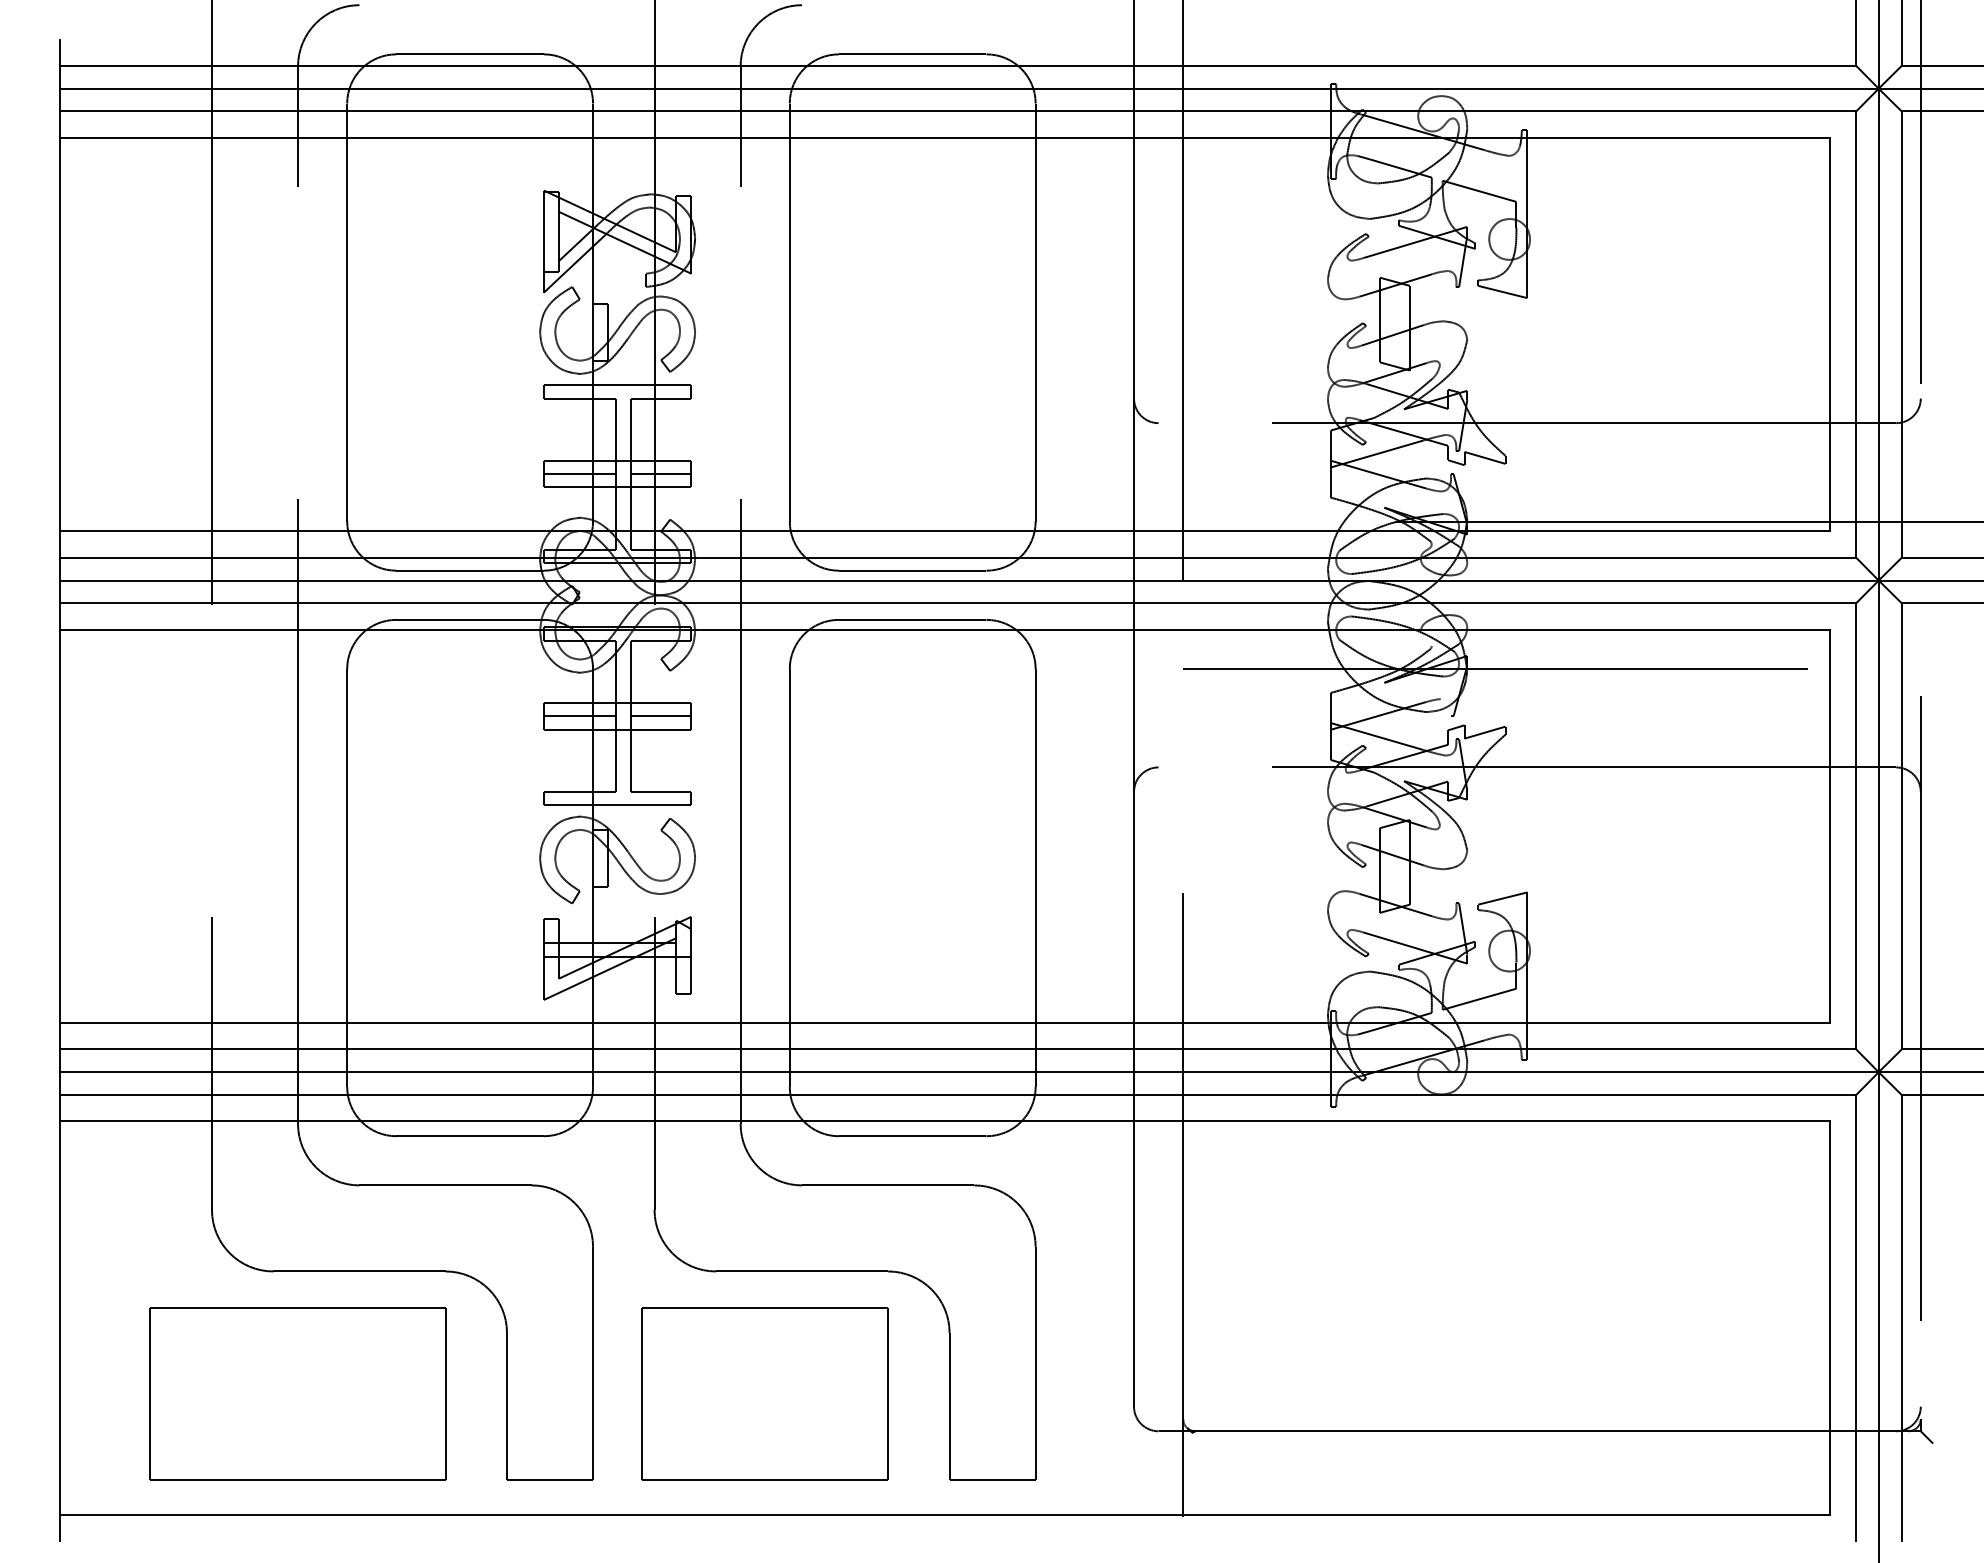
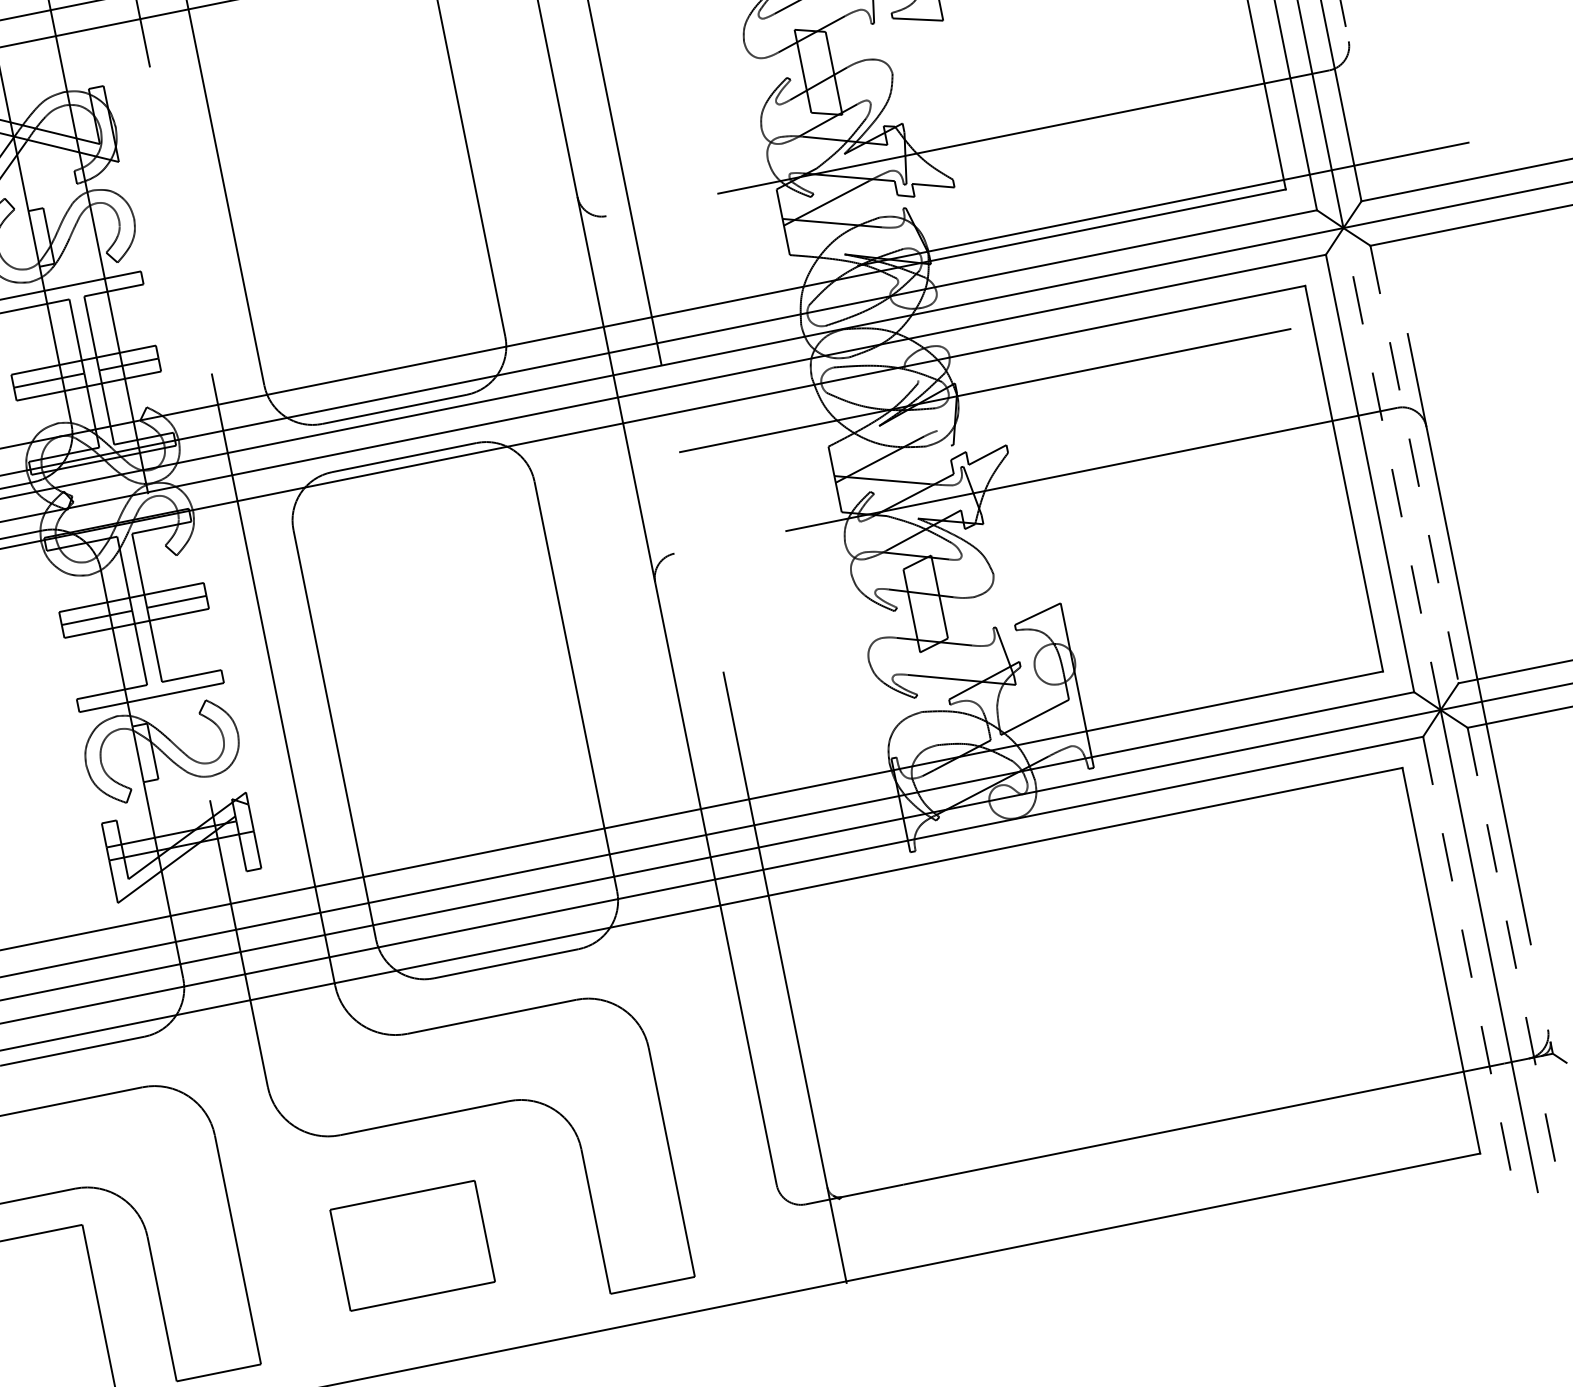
line: (1878, 826) -> (1391, 469), solid -> dashed
line: (1901, 826) -> (1414, 464), solid -> dashed
line: (1856, 1318) -> (1467, 955), solid -> dashed
line: (1901, 1318) -> (1511, 946), solid -> dashed
part: (764, 1393) -> (411, 1245), size x0.6

